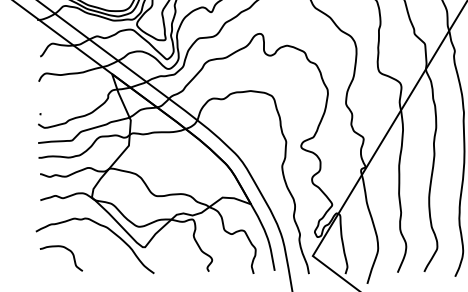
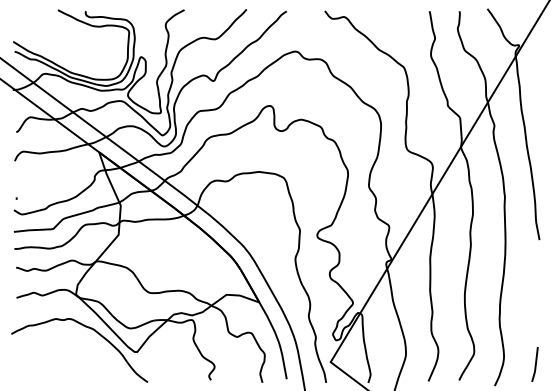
curve: (66, 249) -> (46, 354), removed

